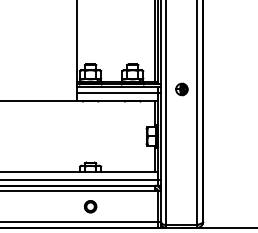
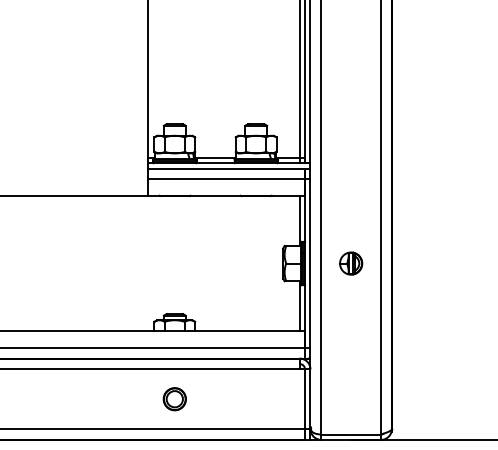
part: (181, 89) -> (350, 263), moved

